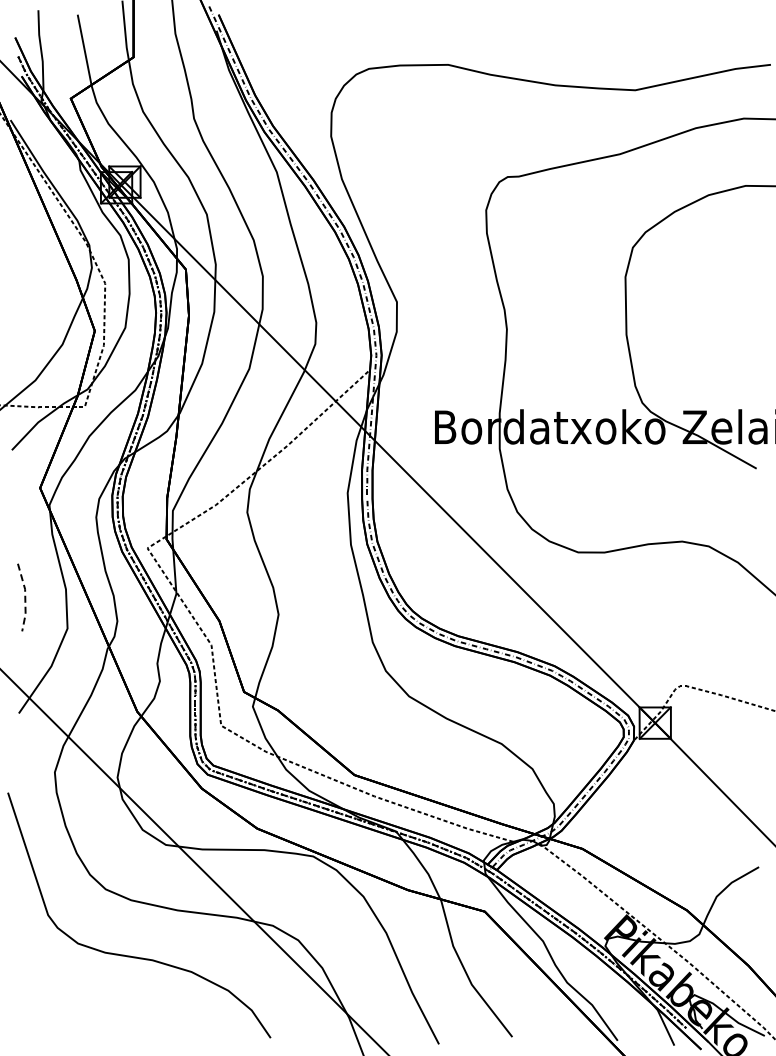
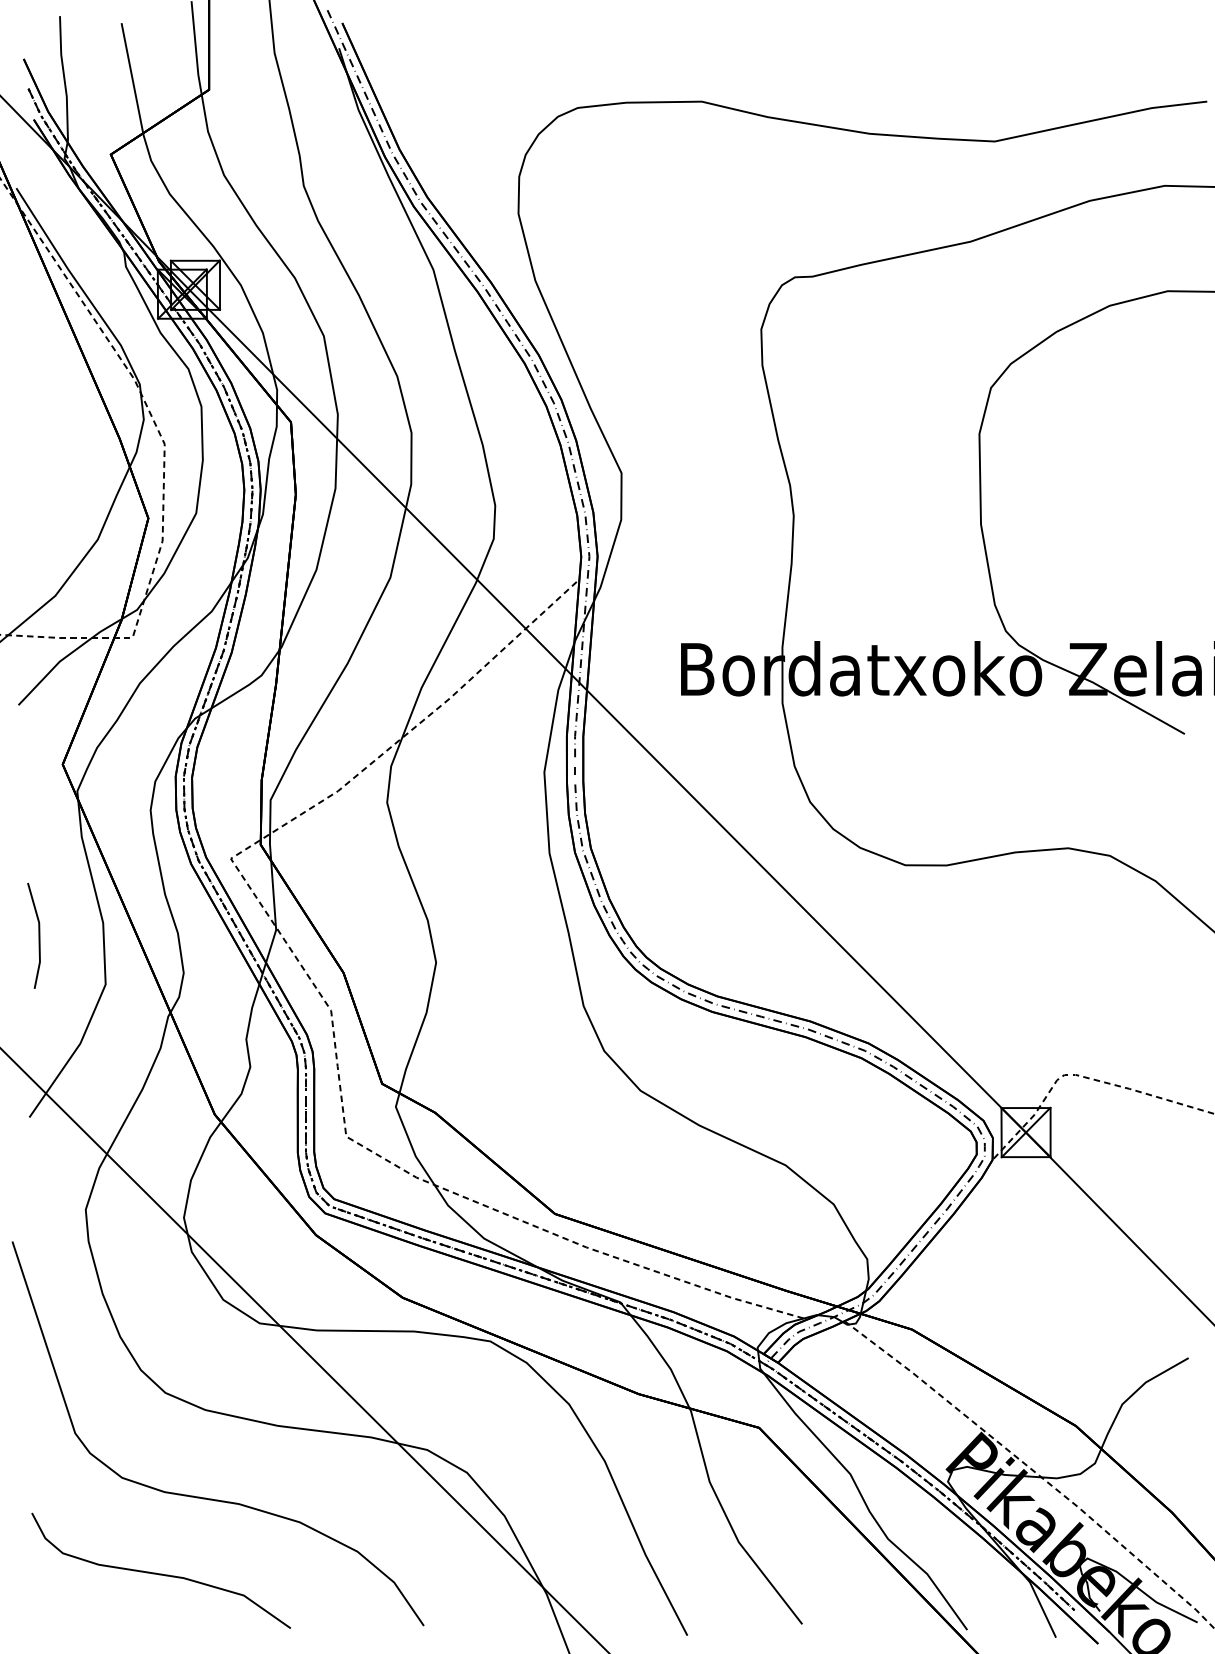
line: (25, 597) -> (39, 935), dashed -> solid
curve: (102, 1004) -> (160, 1573), added

